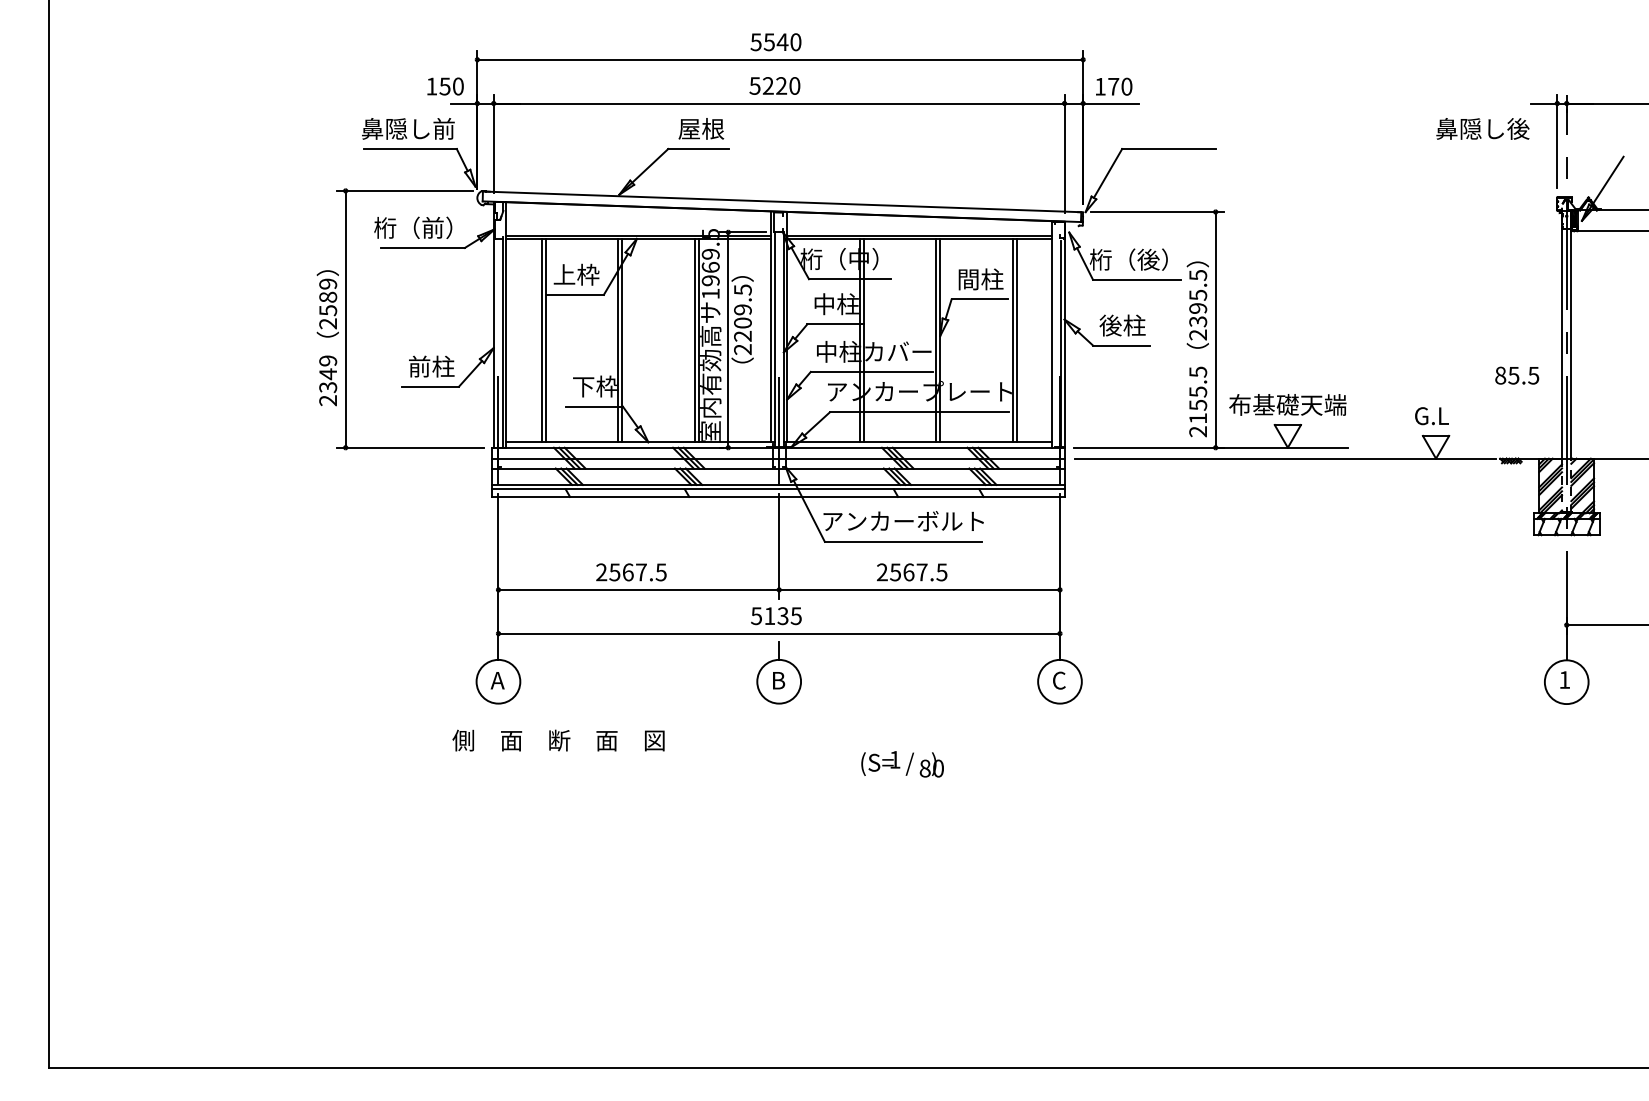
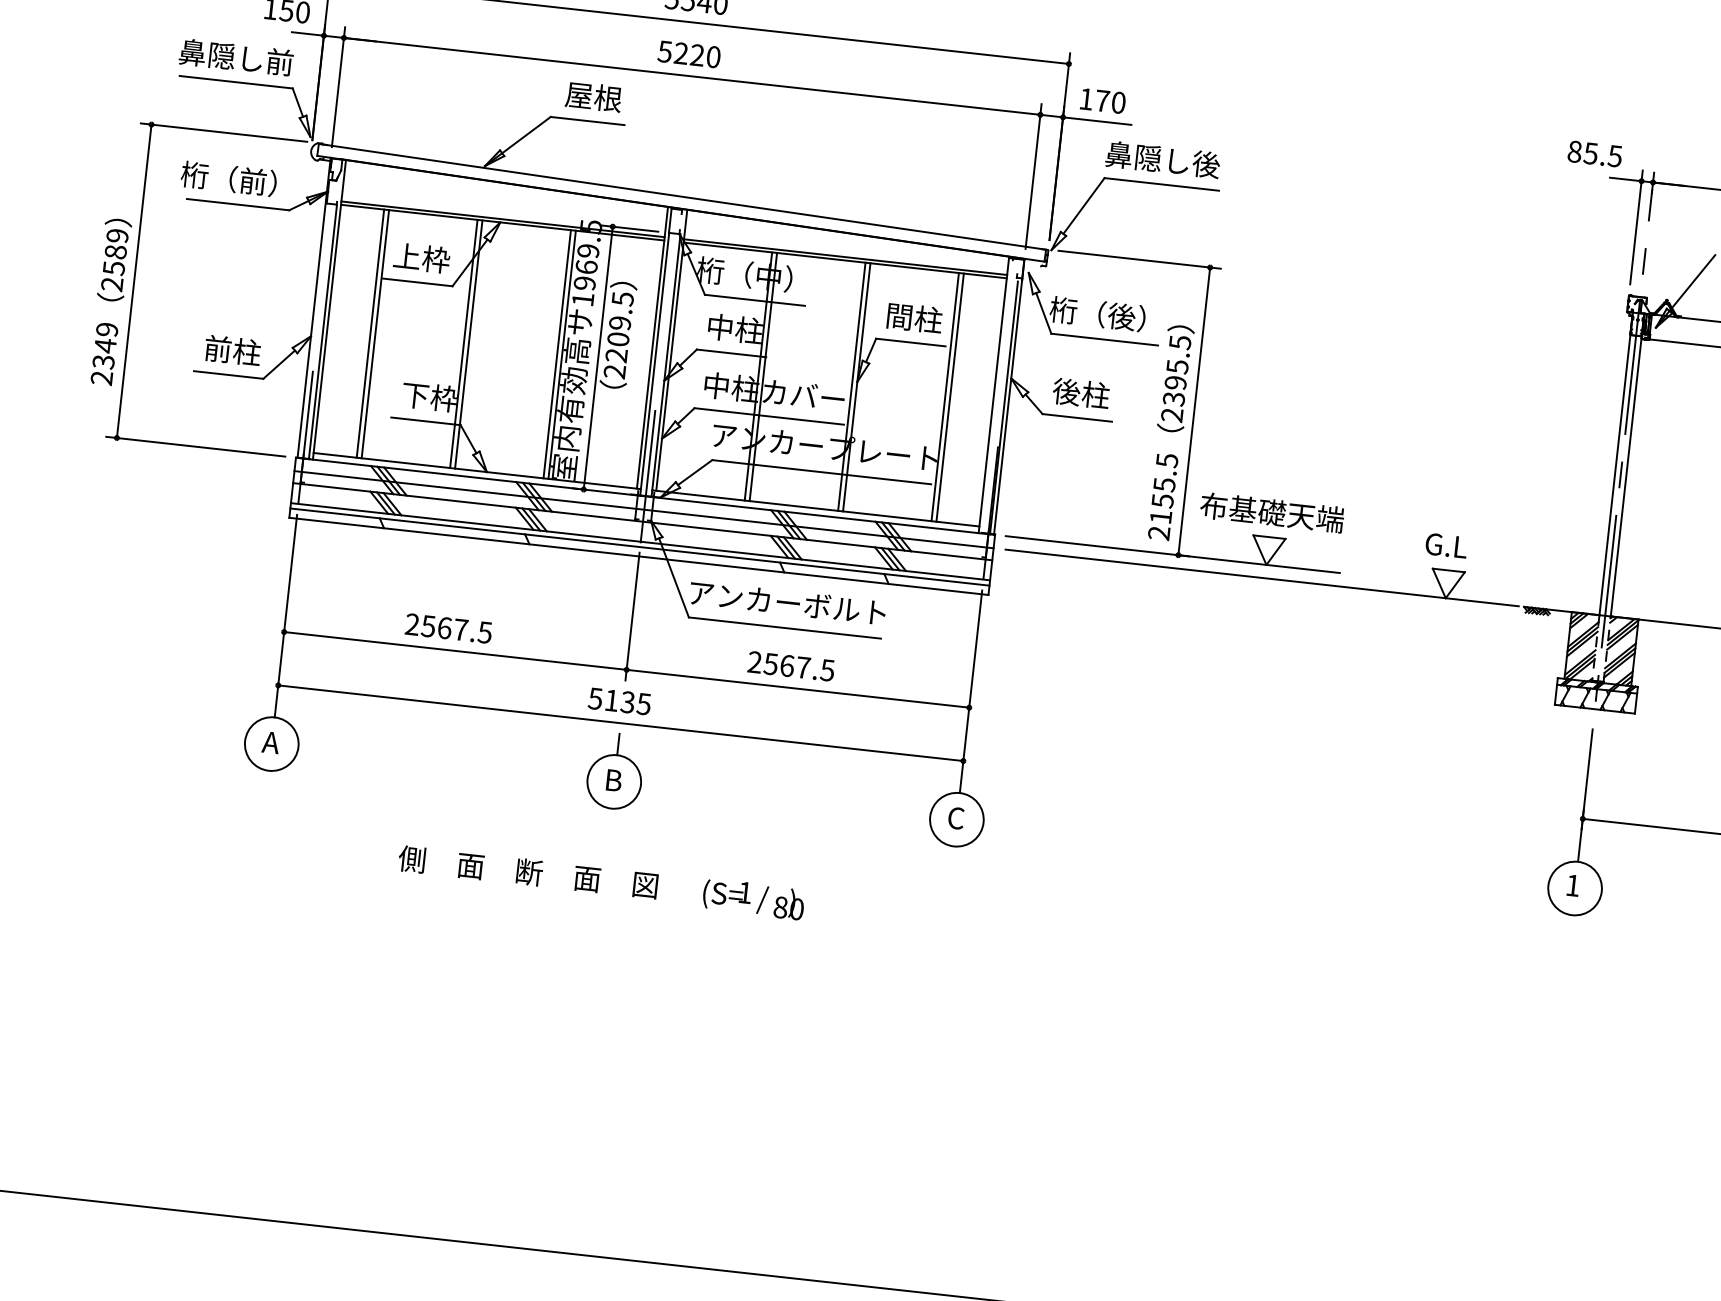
text: (1482, 128) -> (1162, 159), moved
text: (1517, 375) -> (1595, 153), moved
text: (558, 740) -> (528, 872), moved

